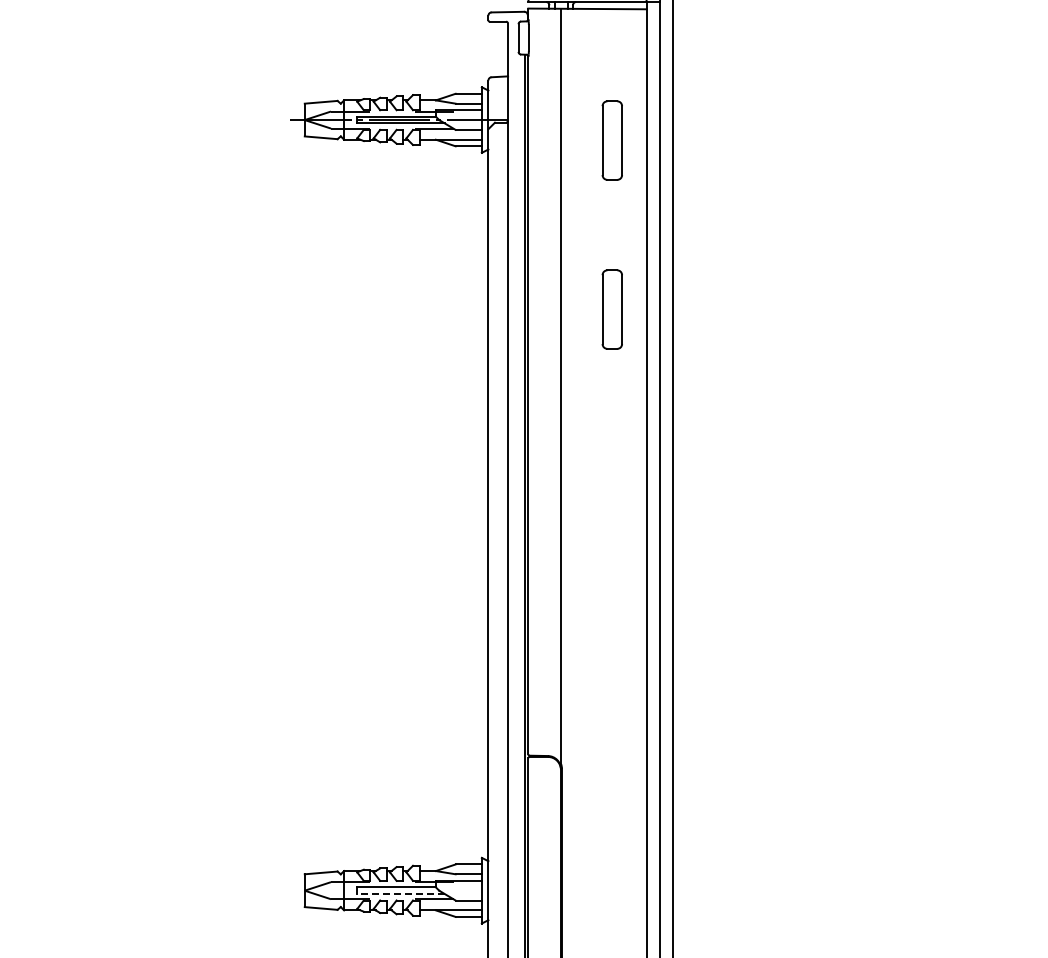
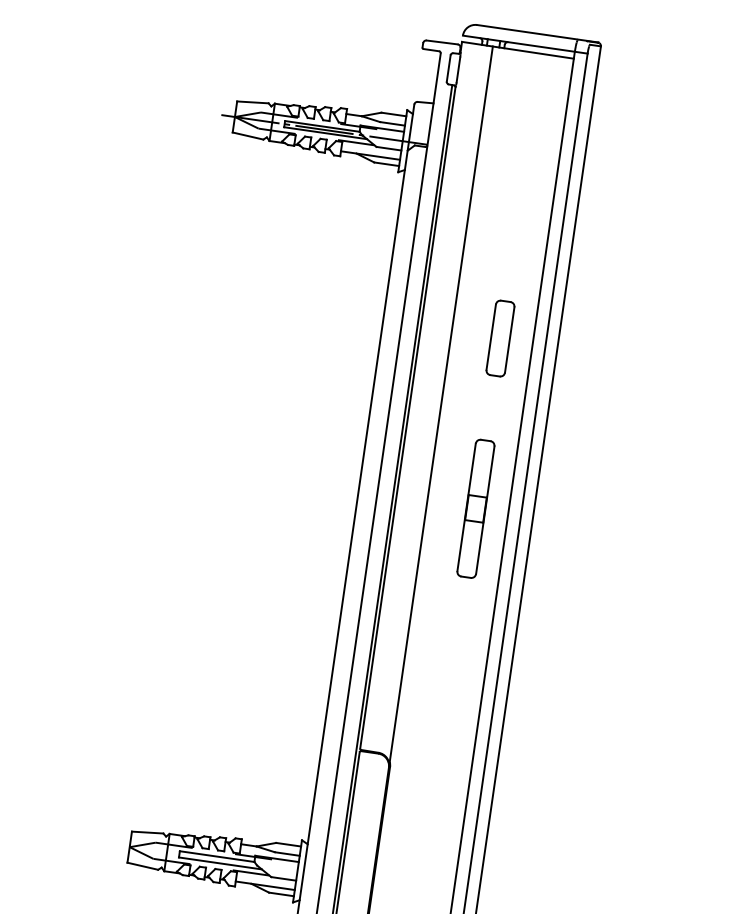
part: (611, 140) -> (522, 178), removed
part: (612, 489) -> (476, 509), added
line: (400, 893) -> (220, 862), dashed -> solid

